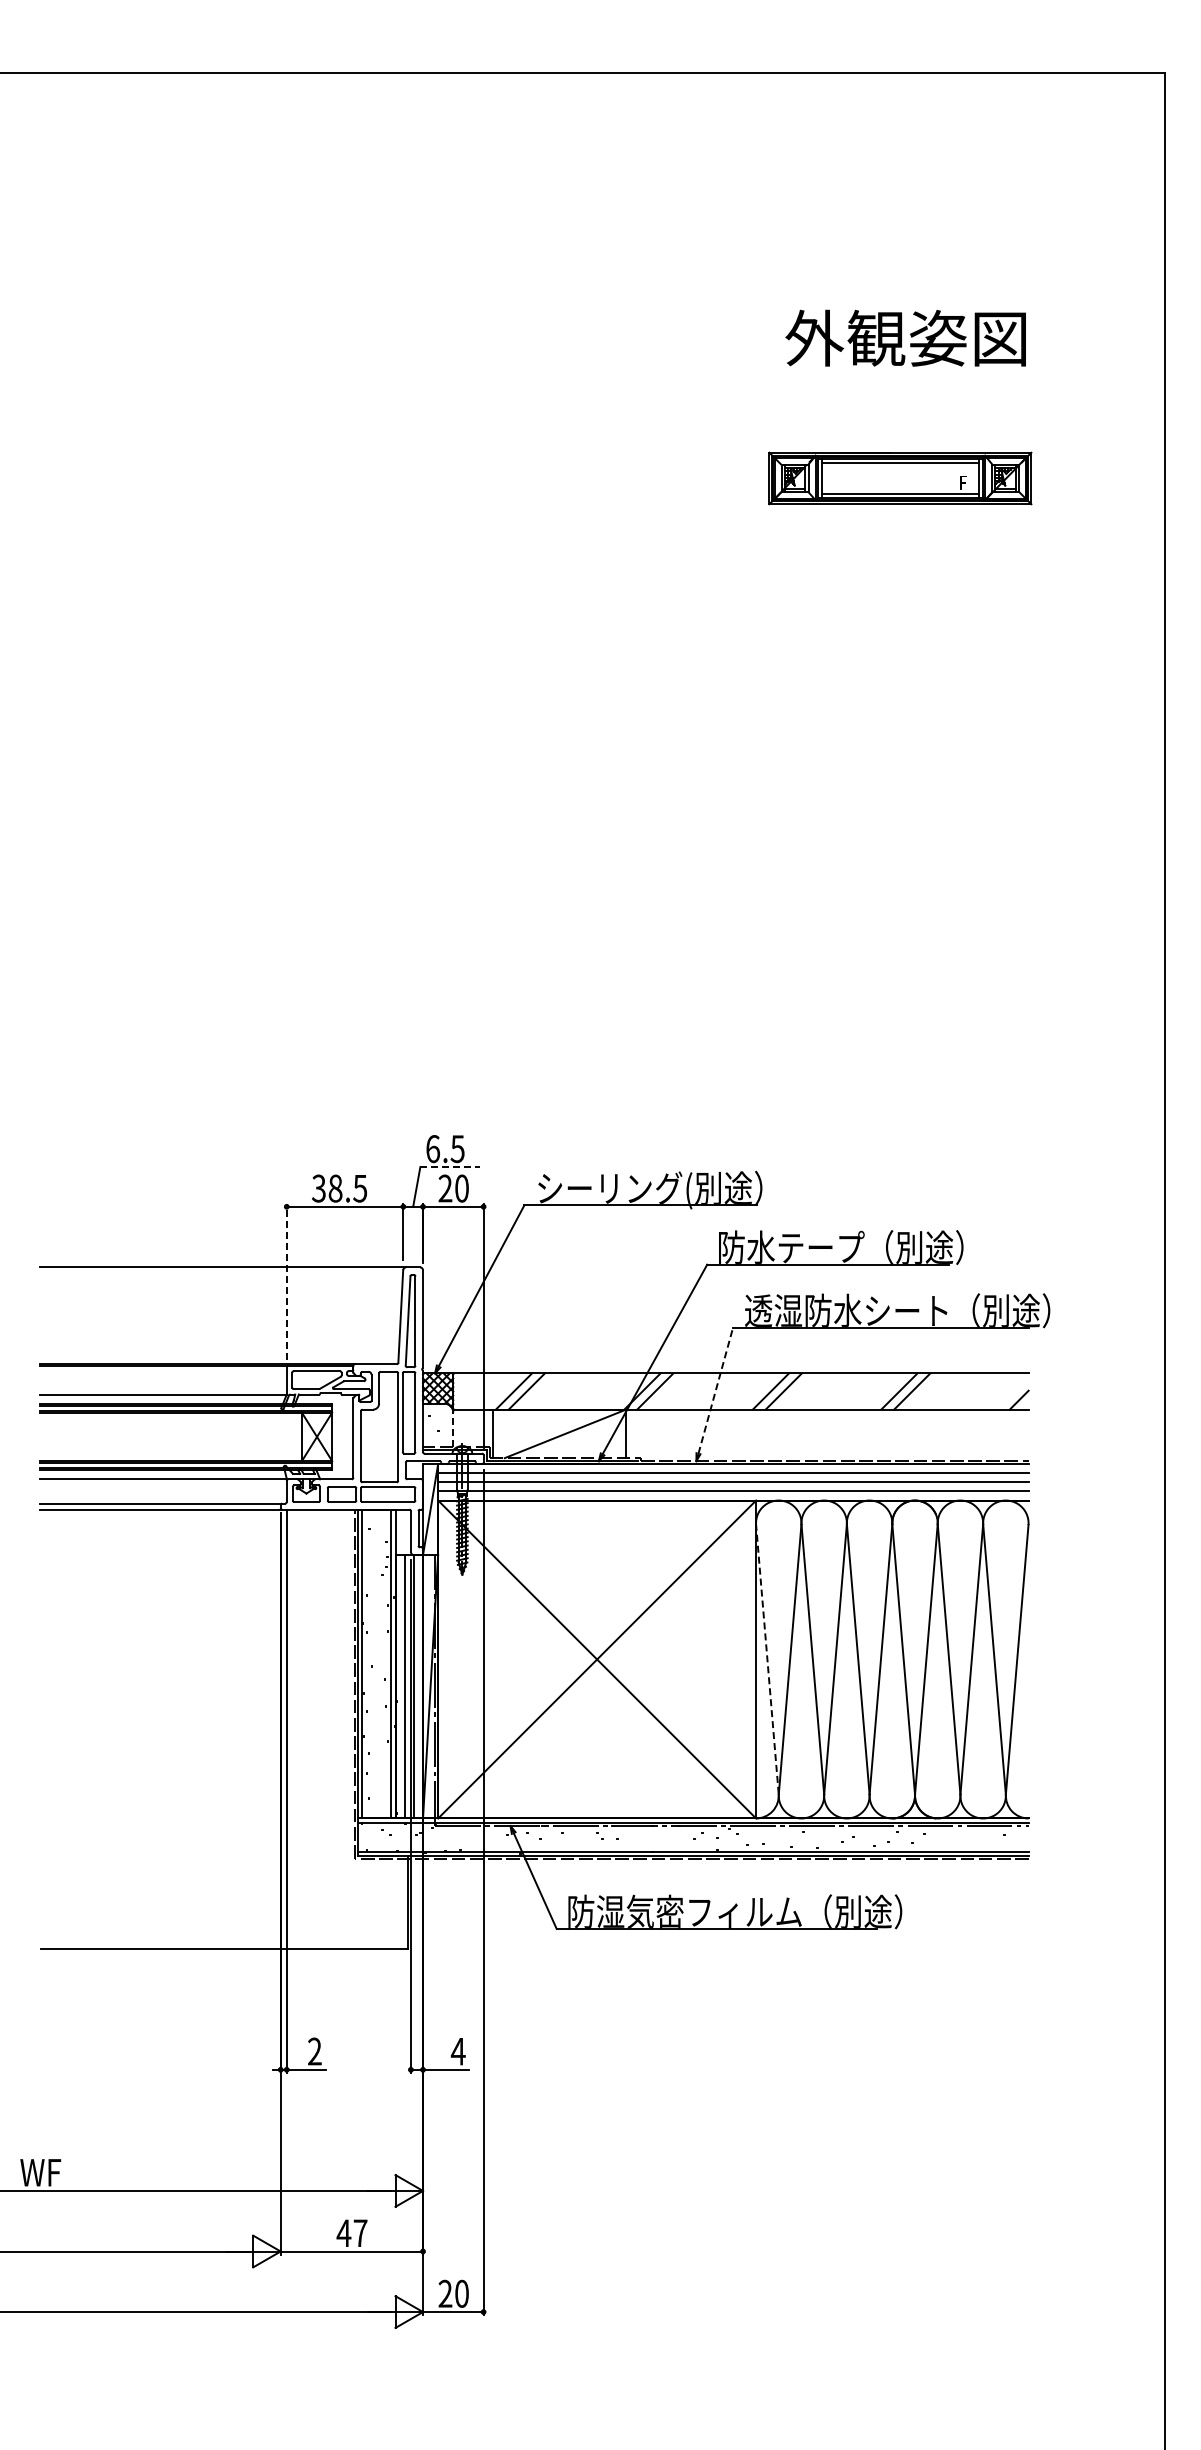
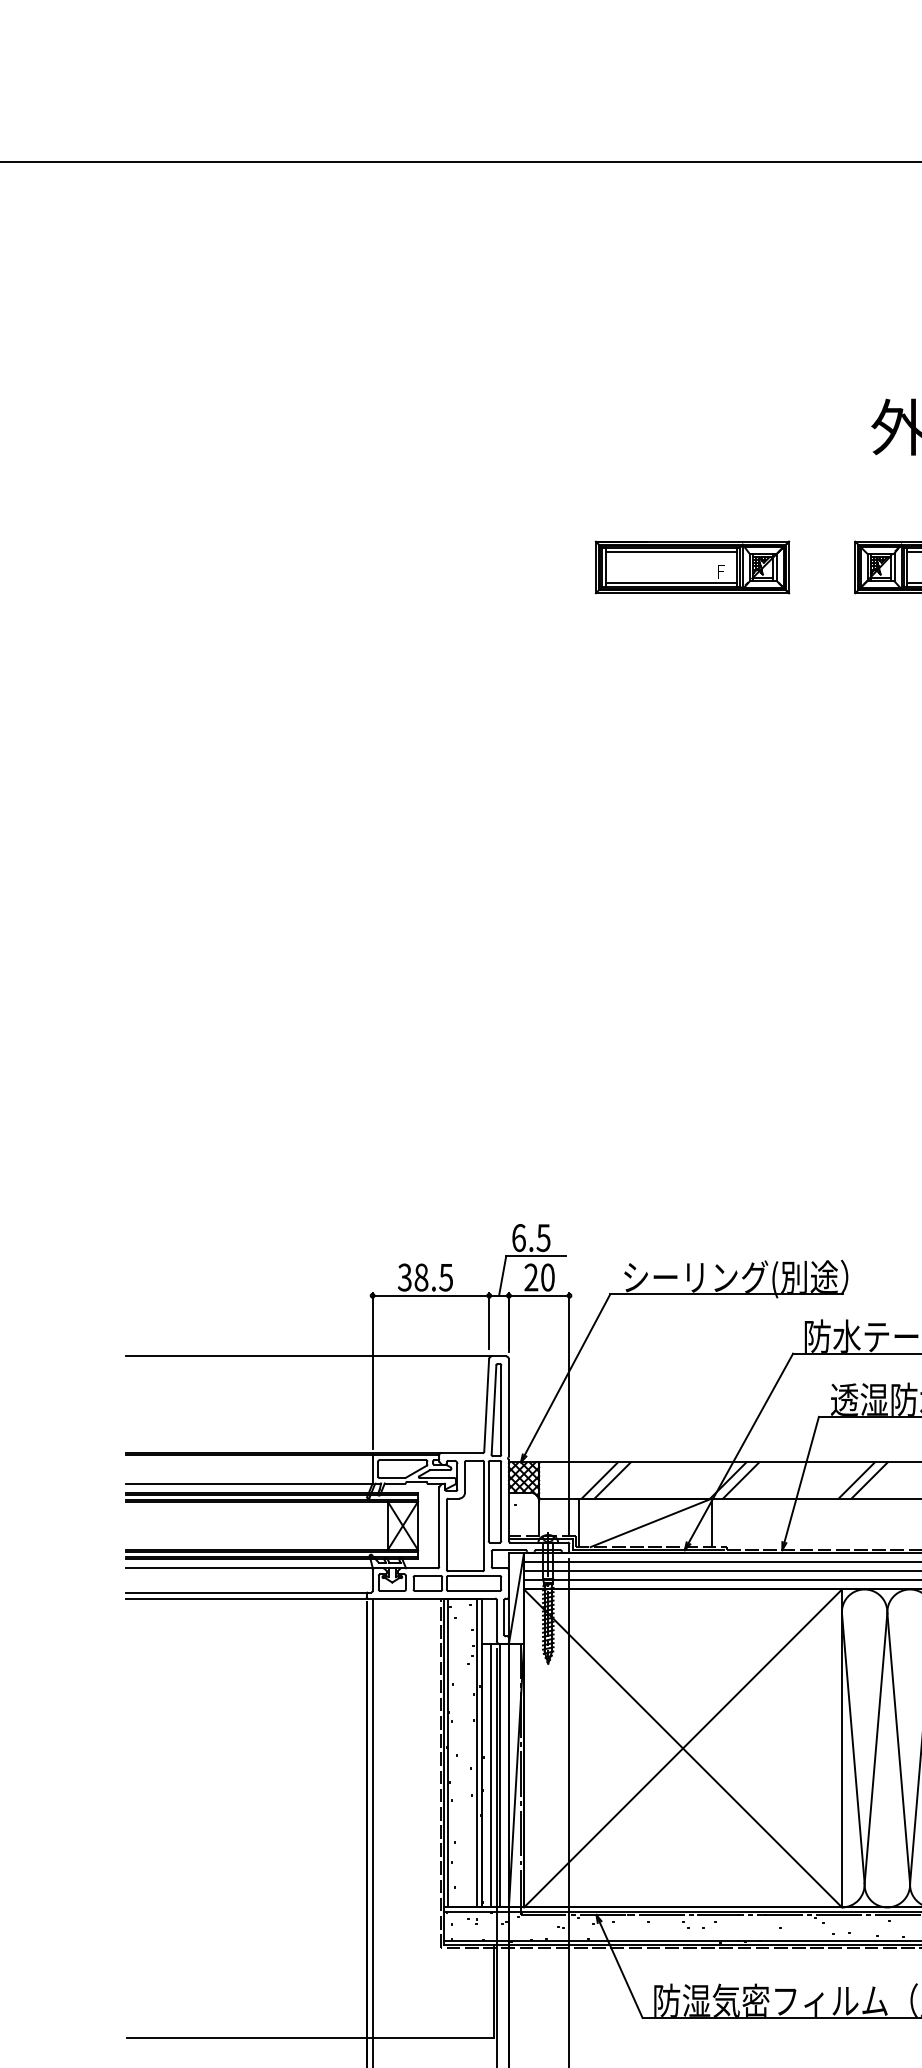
part: (606, 478) -> (692, 567), added
line: (450, 1167) -> (536, 1256), dashed -> solid
line: (286, 1281) -> (372, 1370), dashed -> solid
line: (715, 1390) -> (801, 1479), dashed -> solid
line: (453, 1429) -> (539, 1518), dashed -> solid
line: (767, 1659) -> (853, 1748), dashed -> solid

